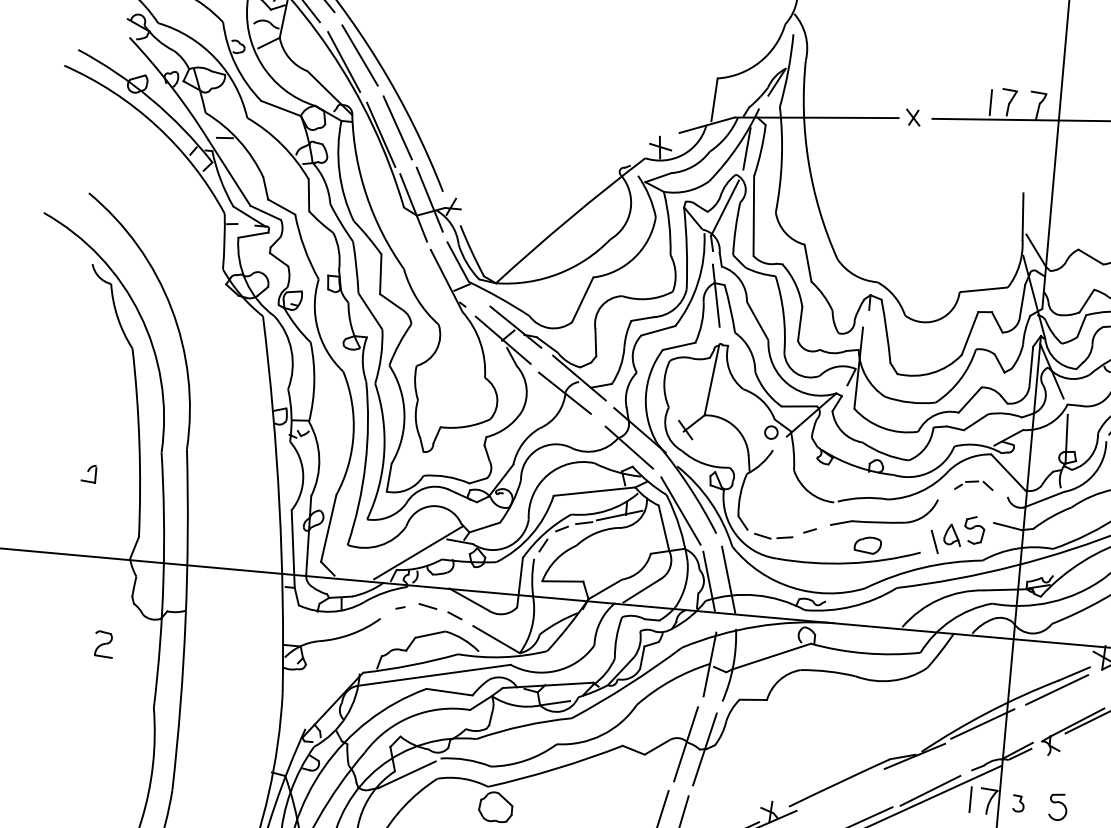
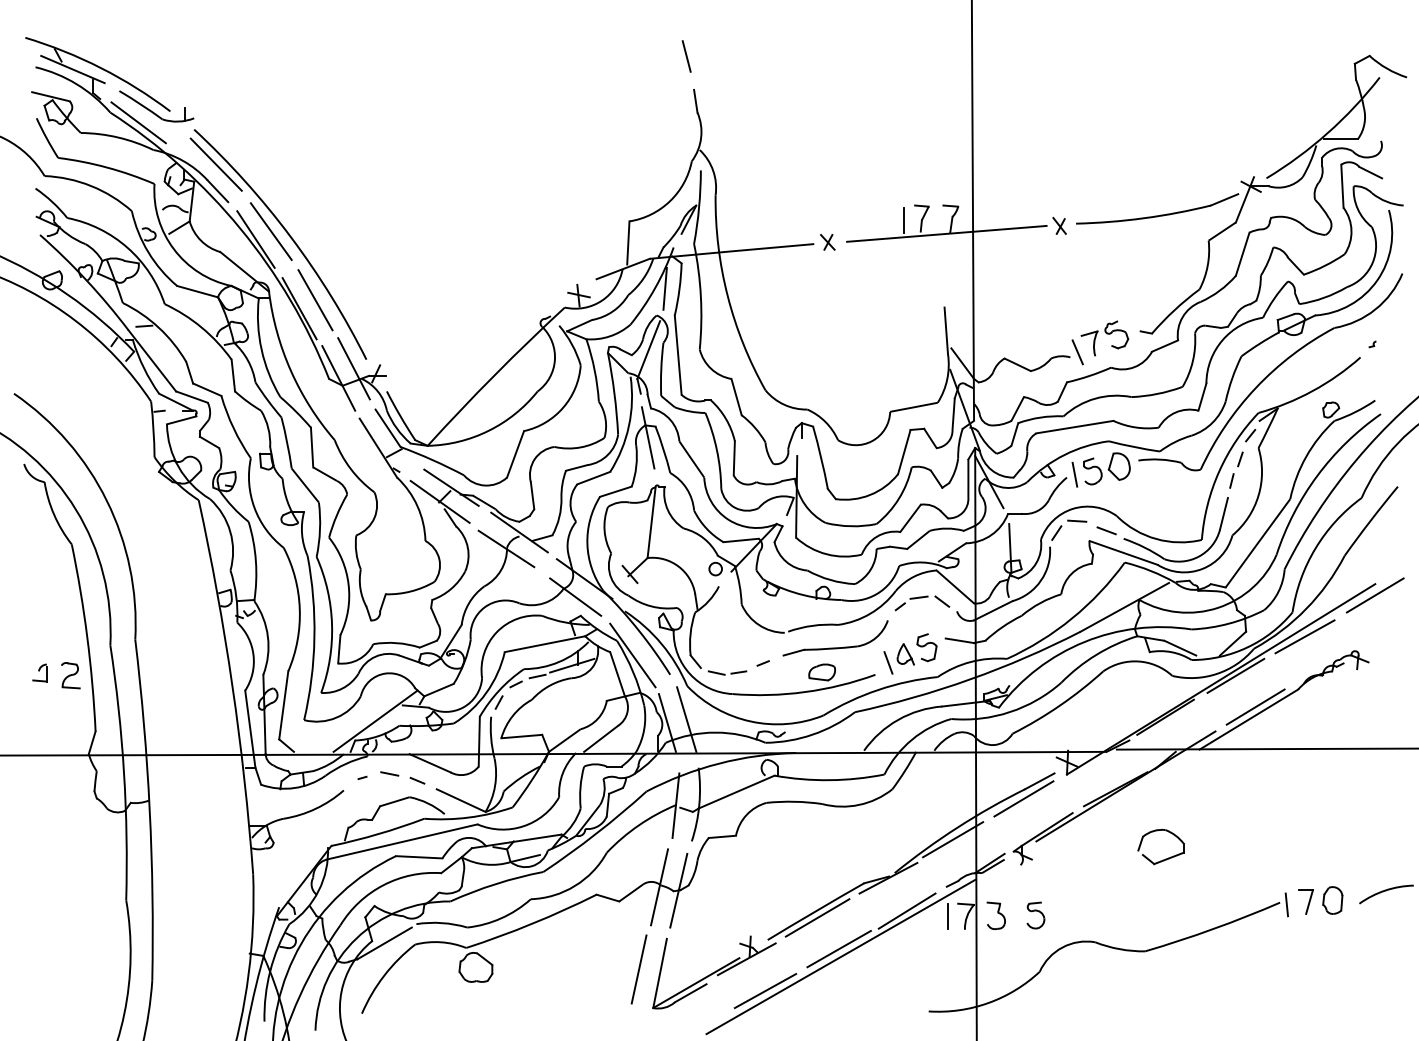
part: (974, 485) -> (922, 603), size x1.43
part: (103, 644) -> (70, 675), moved
line: (840, 788) -> (817, 917), added
part: (1018, 803) -> (995, 915), size x1.67

